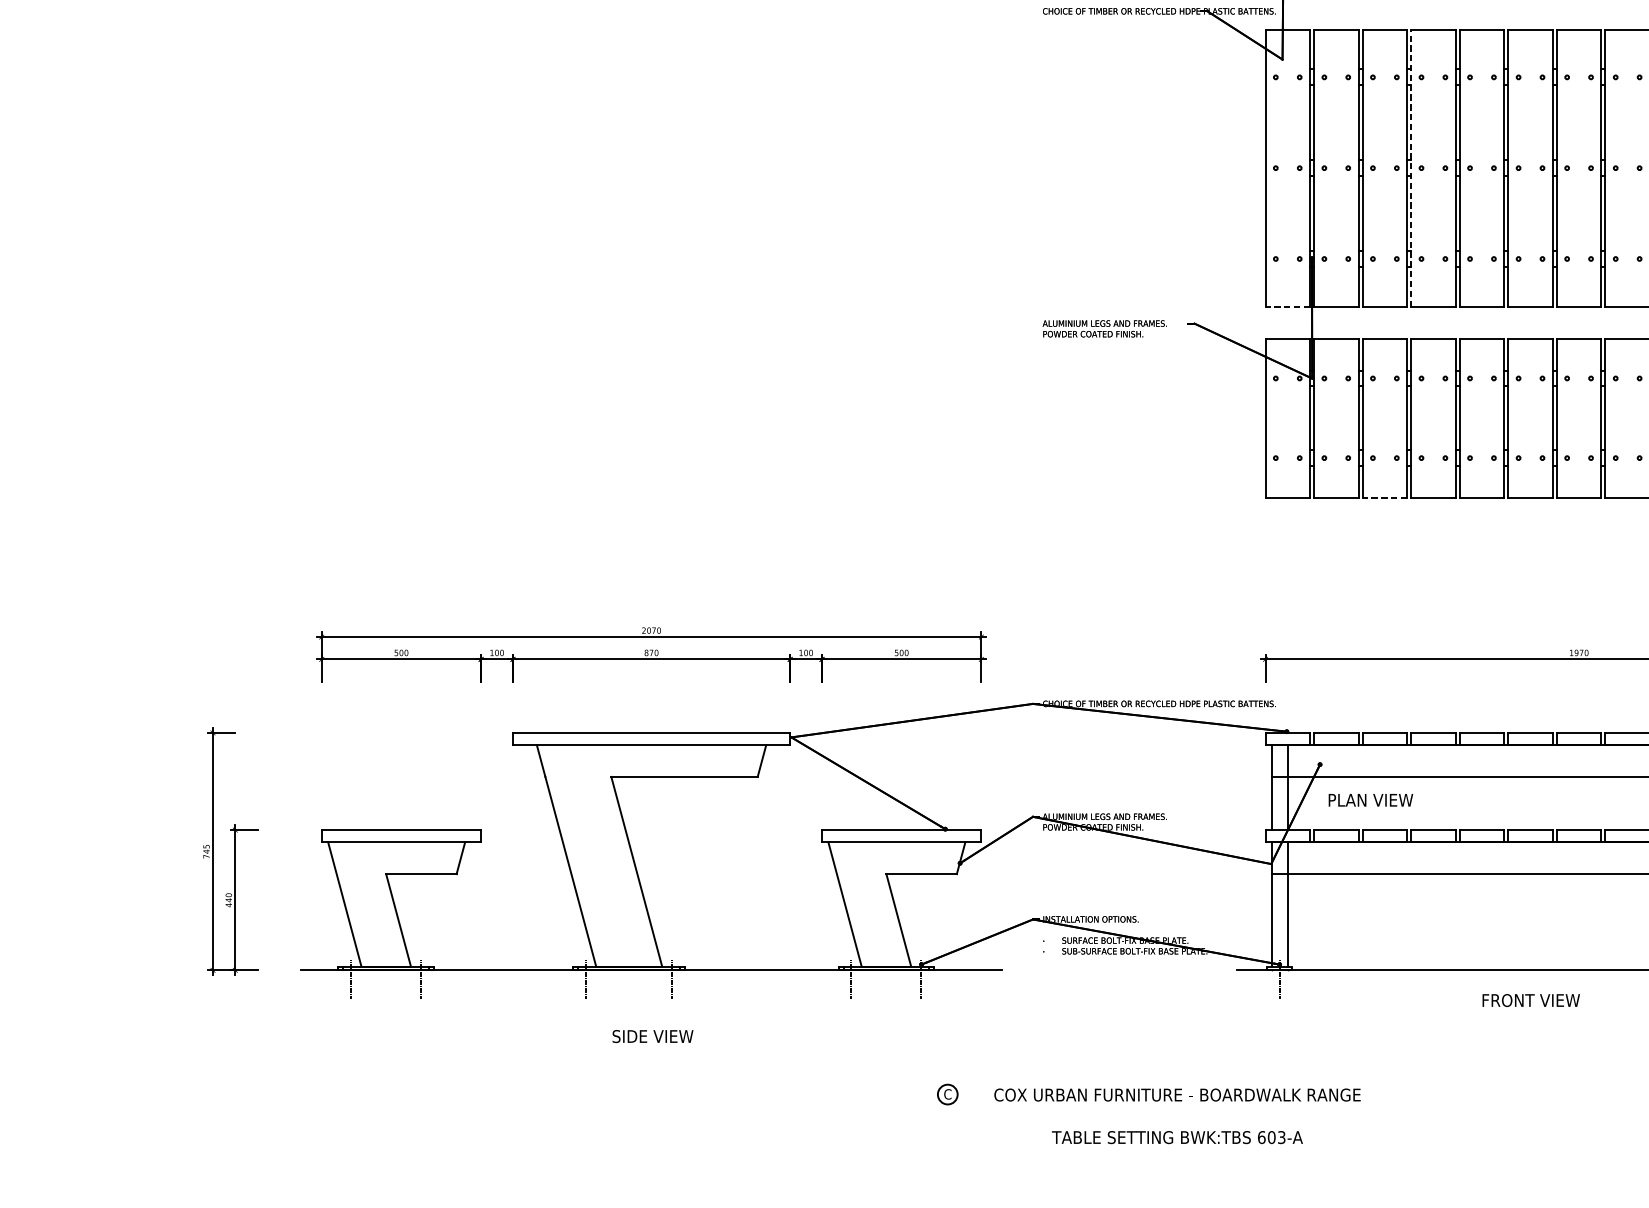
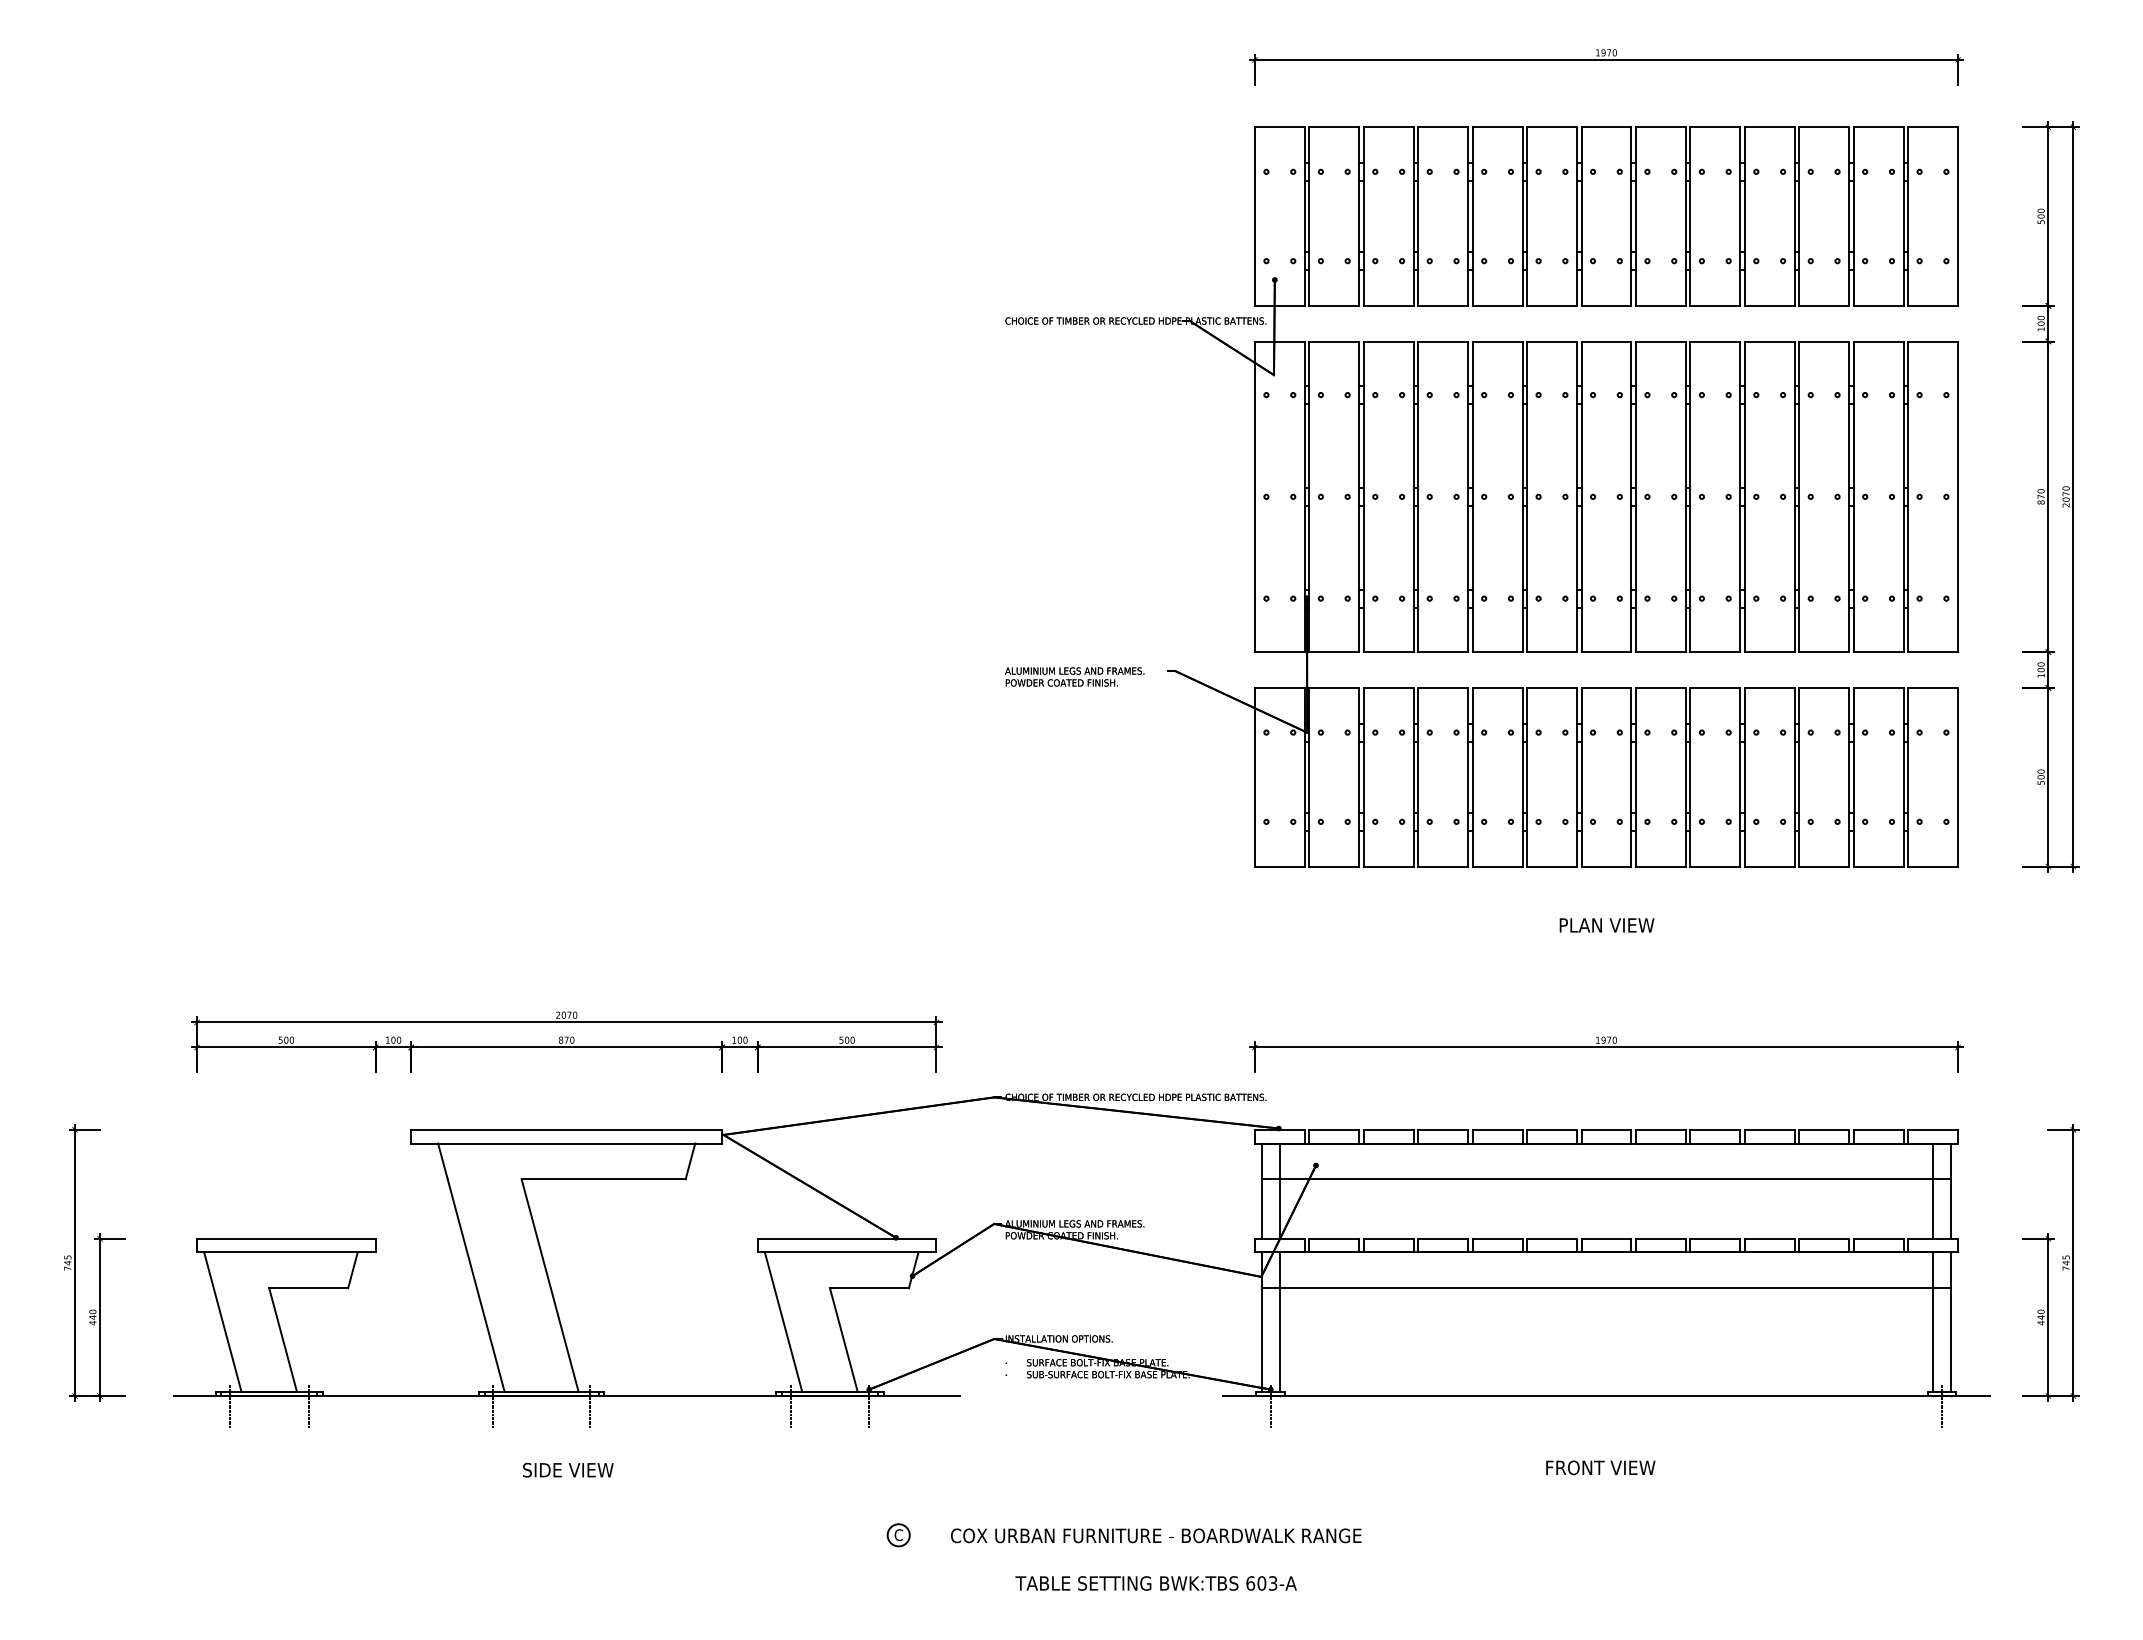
line: (1411, 167) -> (1418, 496), dashed -> solid
line: (1287, 307) -> (1279, 652), dashed -> solid
line: (1384, 497) -> (1388, 866), dashed -> solid
text: (1370, 800) -> (1606, 925), moved
text: (1530, 1000) -> (1600, 1467), moved

